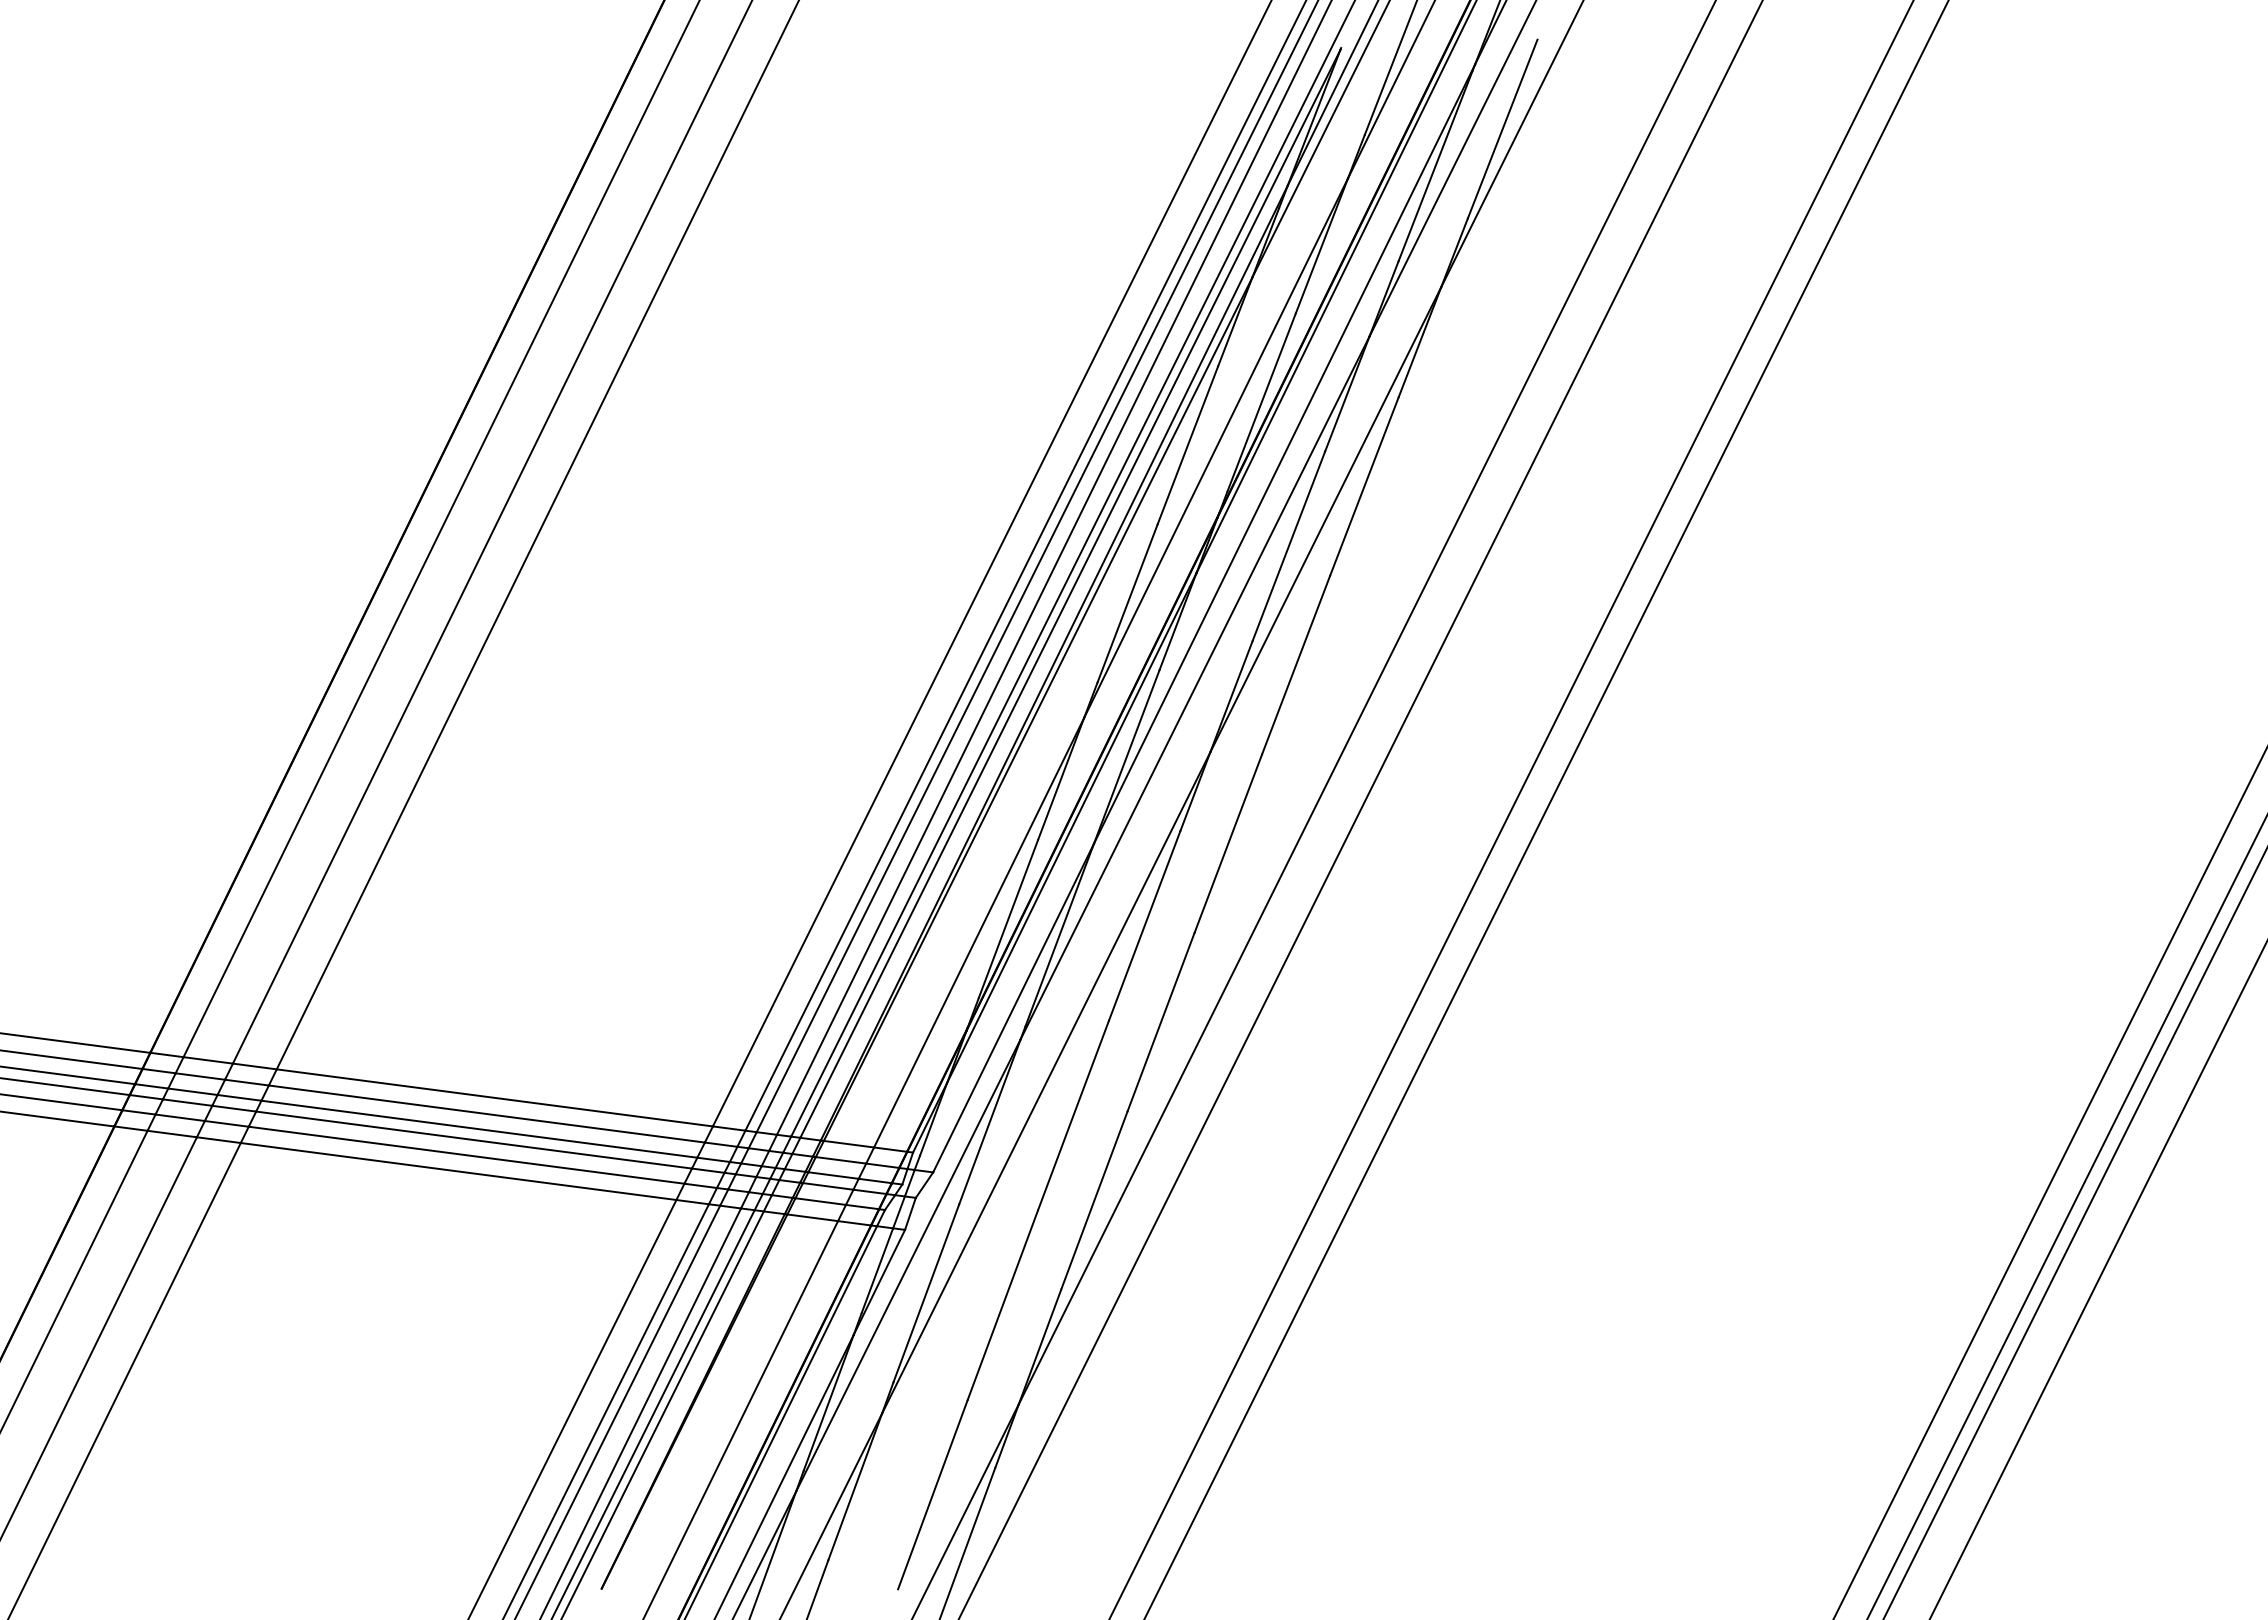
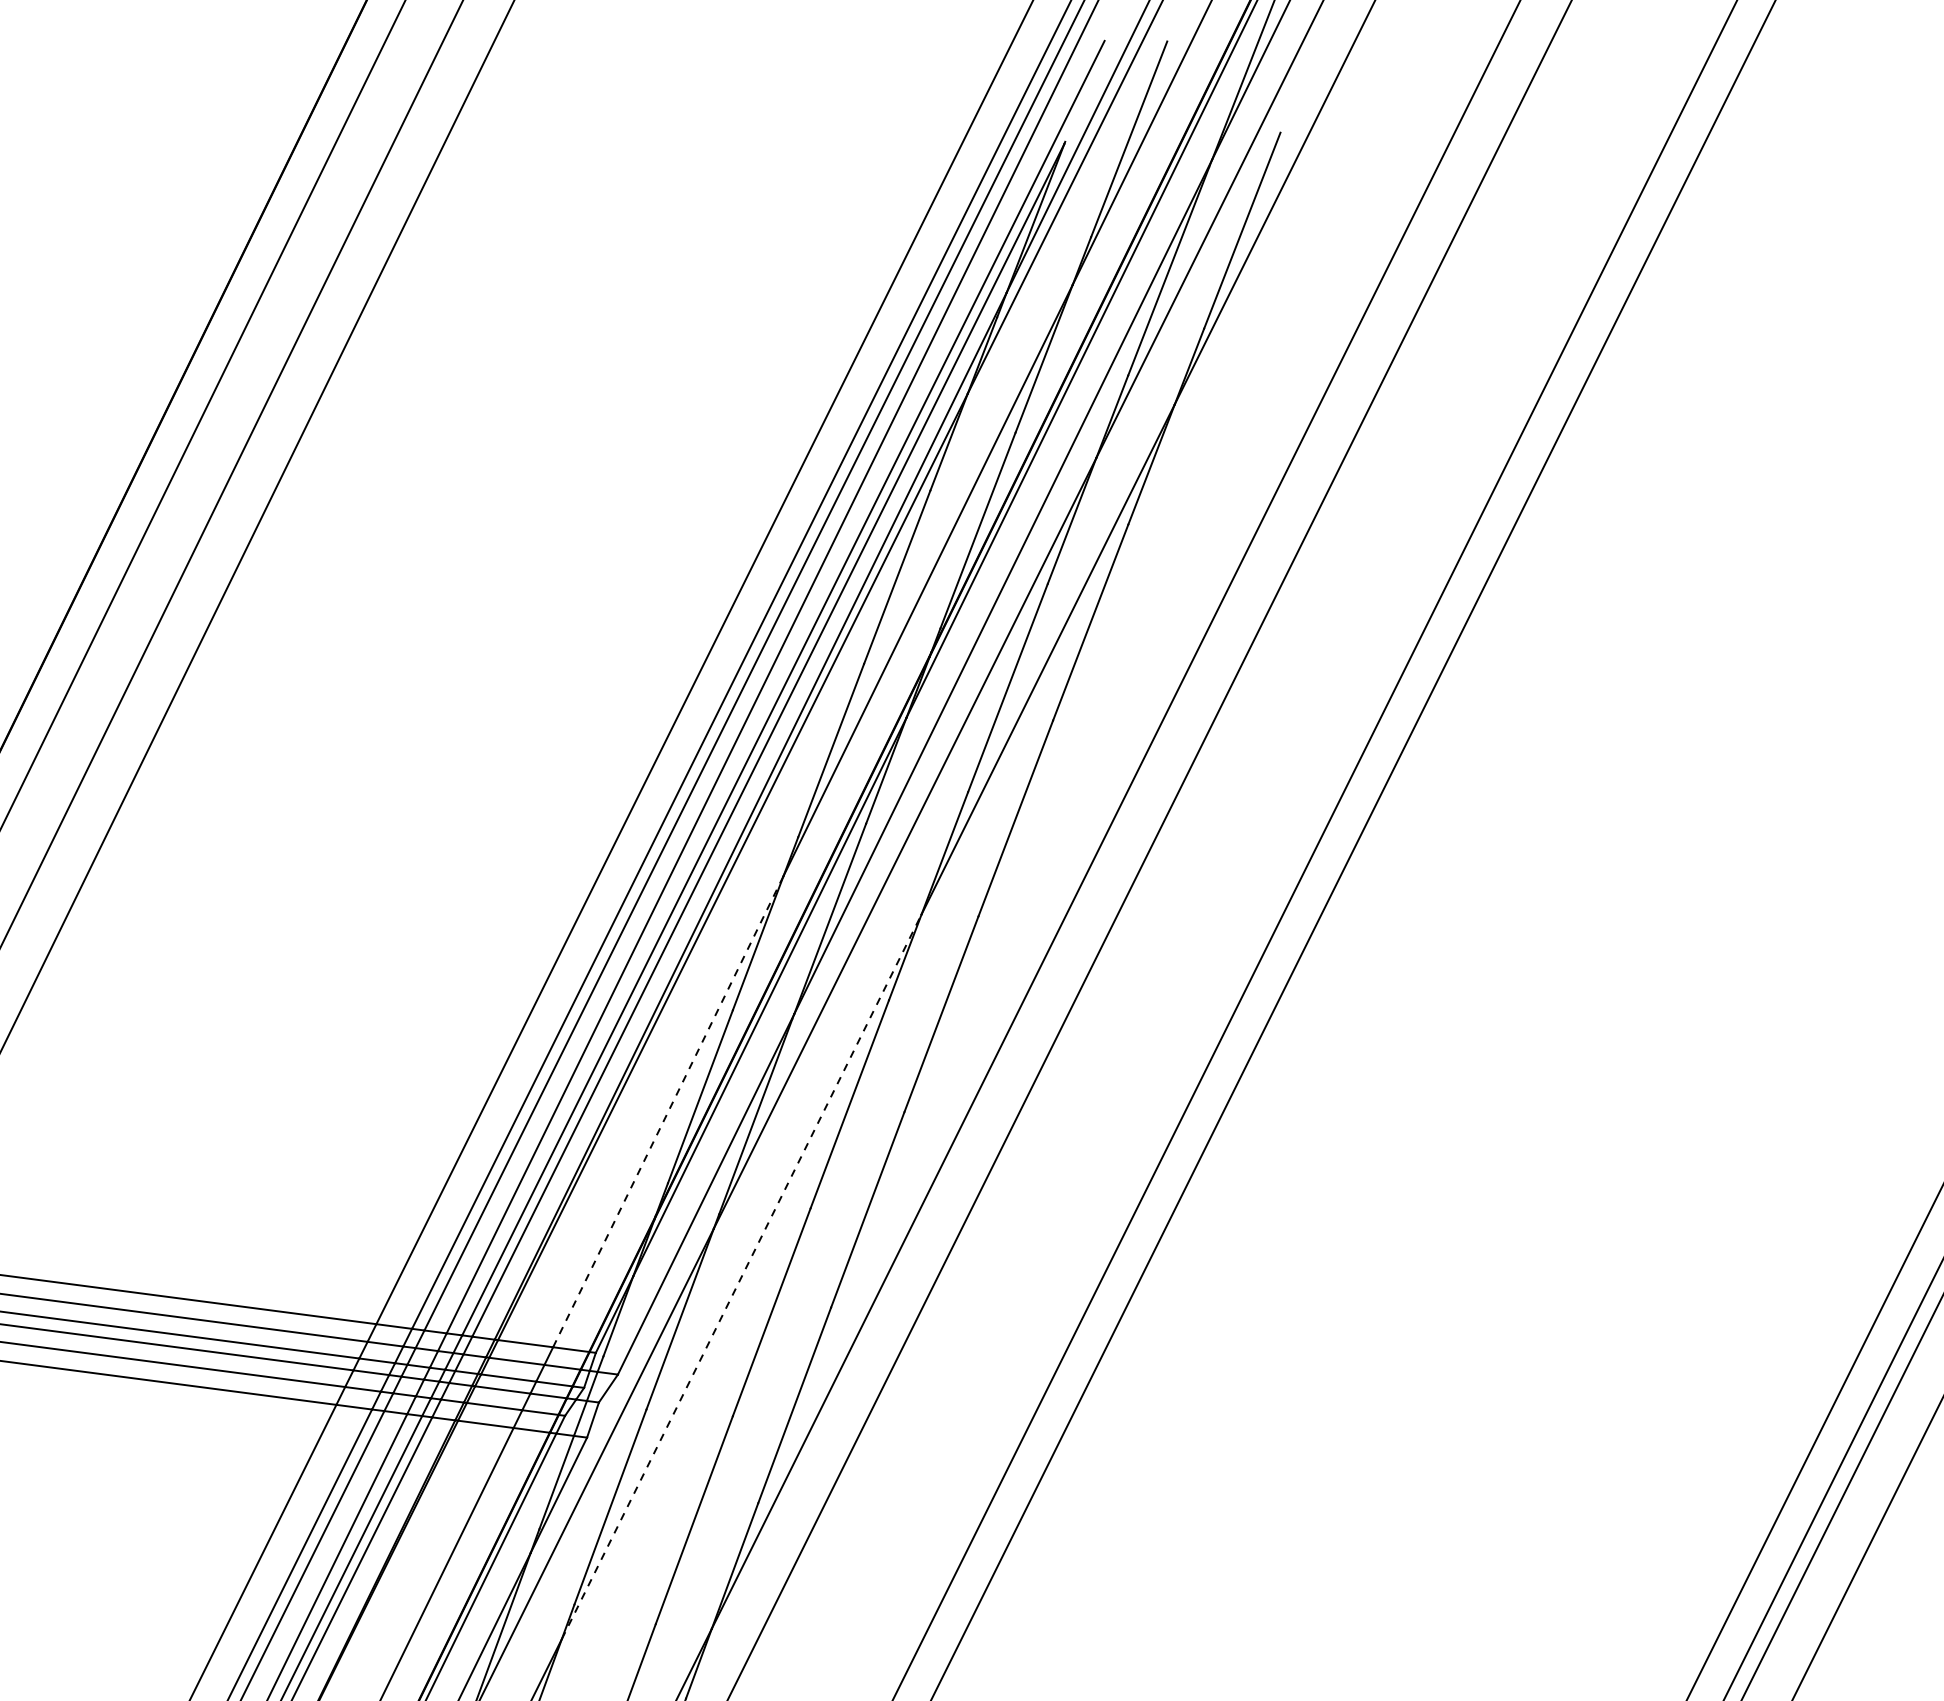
line: (979, 932) -> (668, 1111), solid -> dashed
line: (1046, 1083) -> (742, 1277), solid -> dashed

